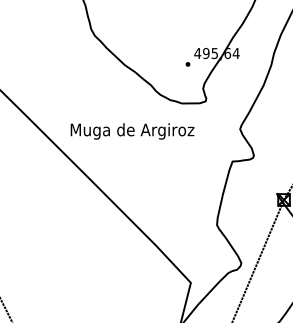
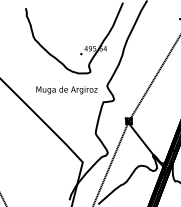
text: (131, 131) -> (66, 90), moved

